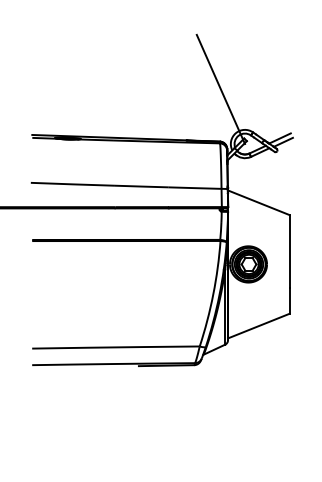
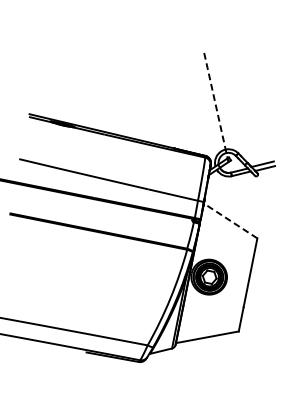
line: (220, 89) -> (215, 106), solid -> dashed
line: (258, 202) -> (230, 220), solid -> dashed

